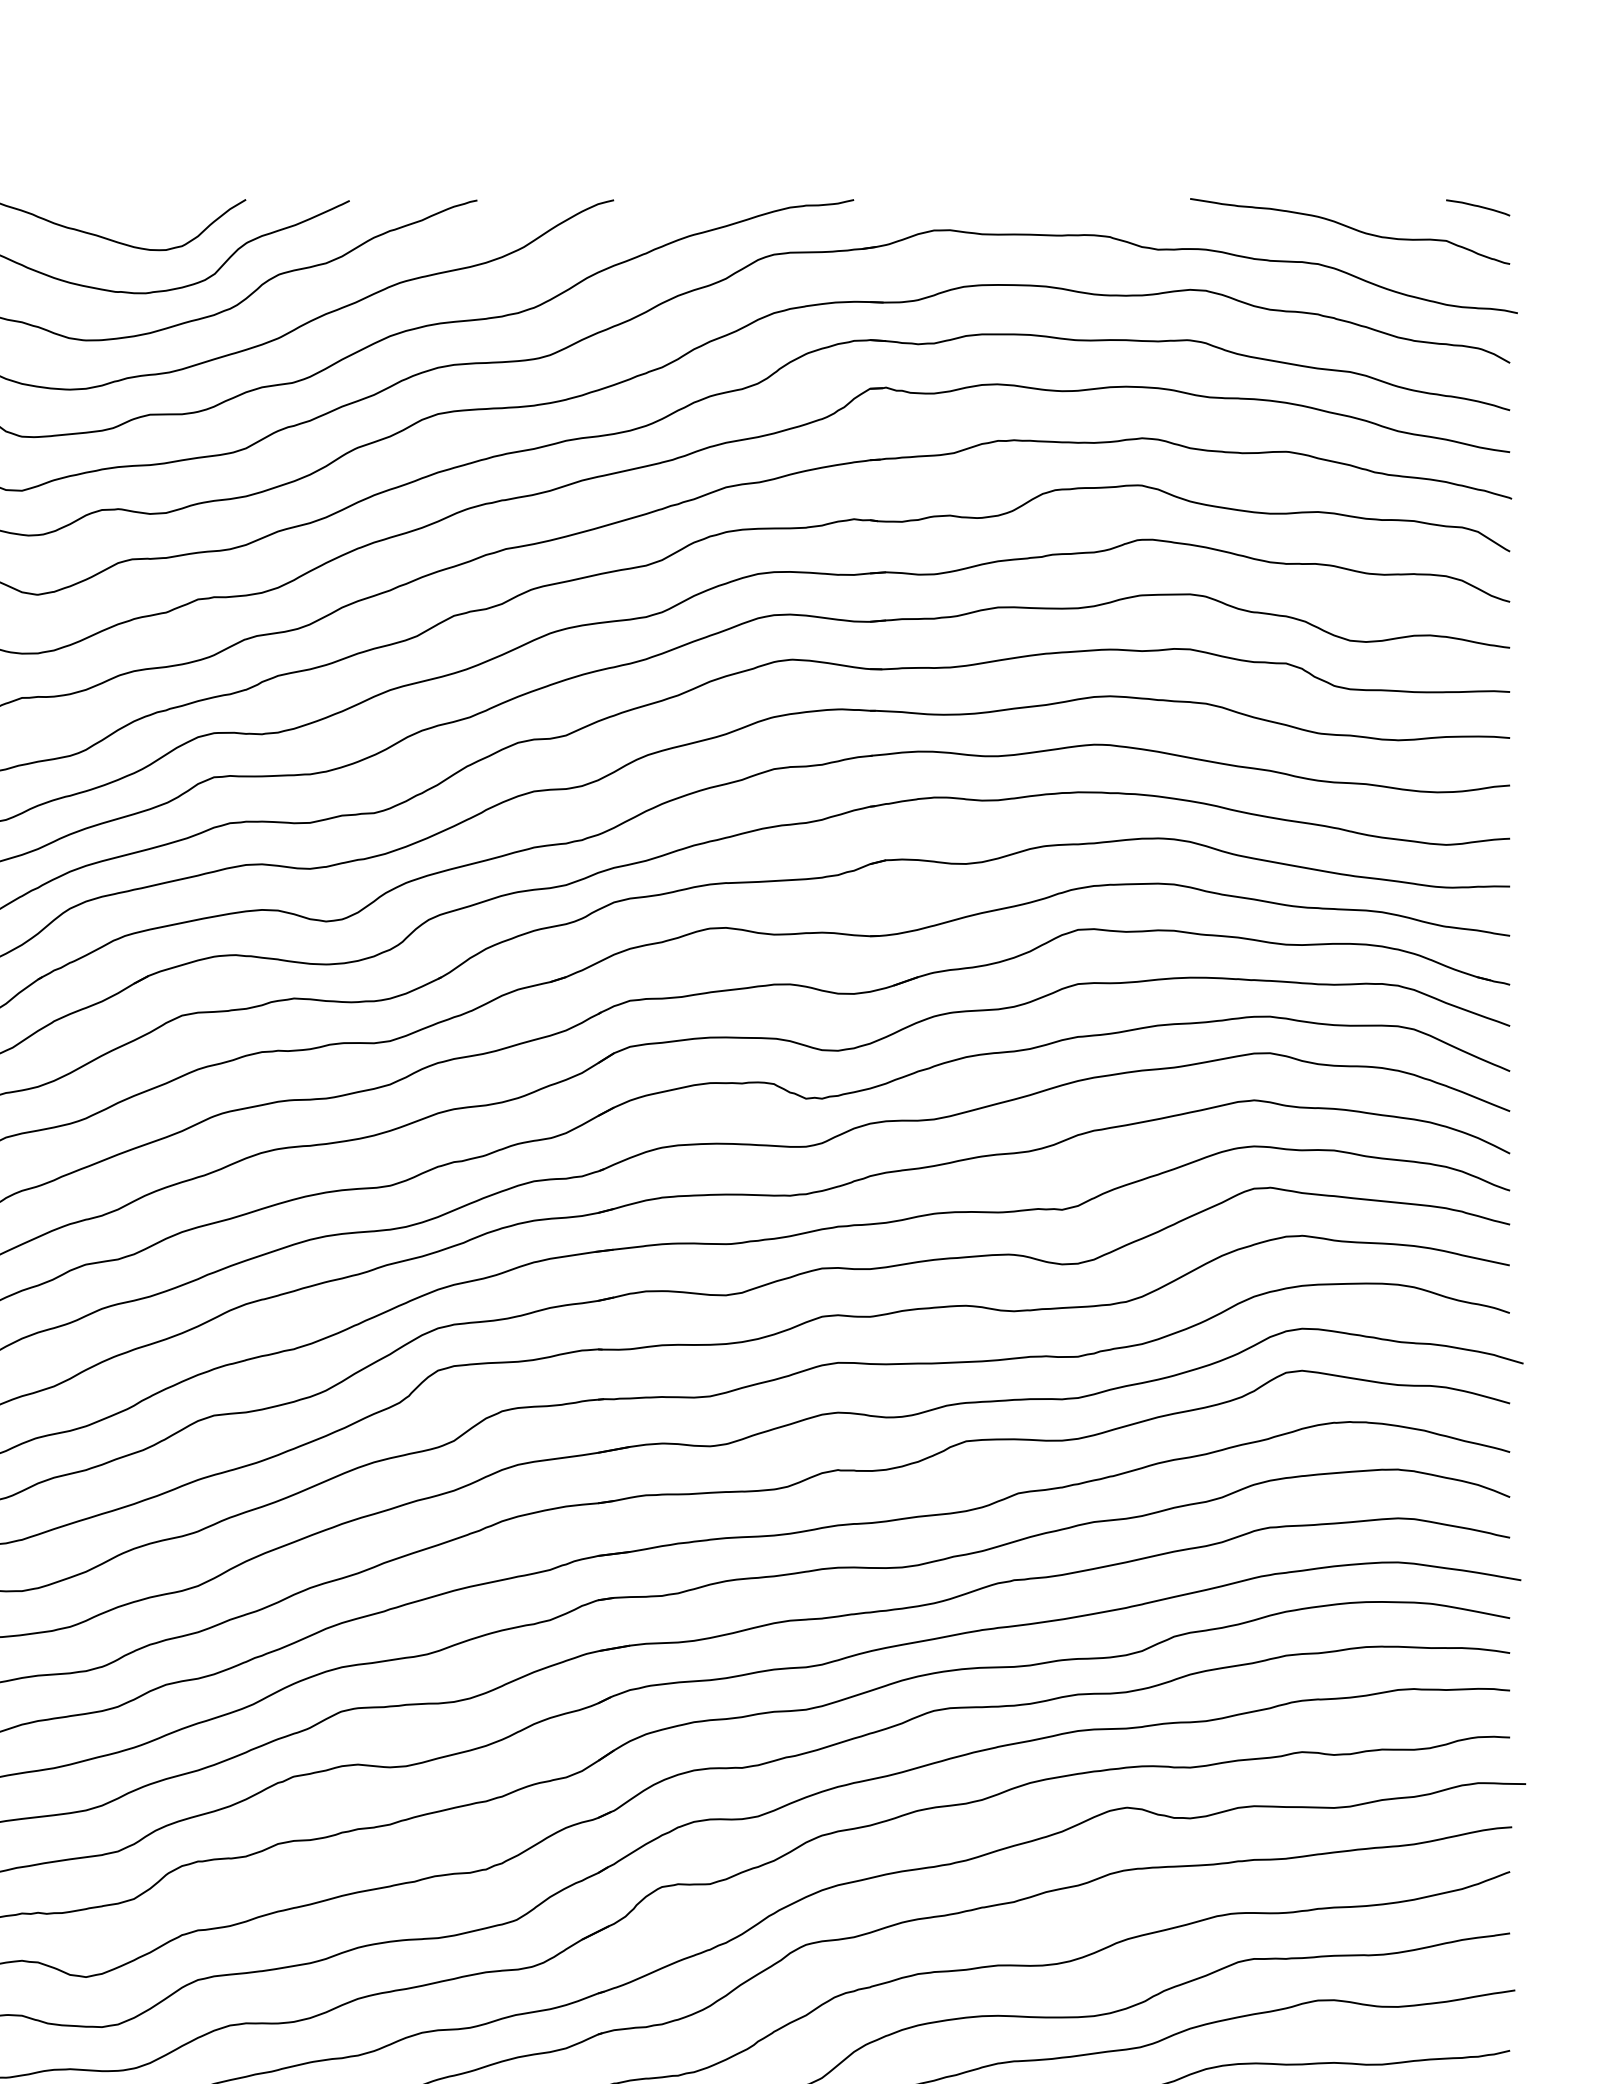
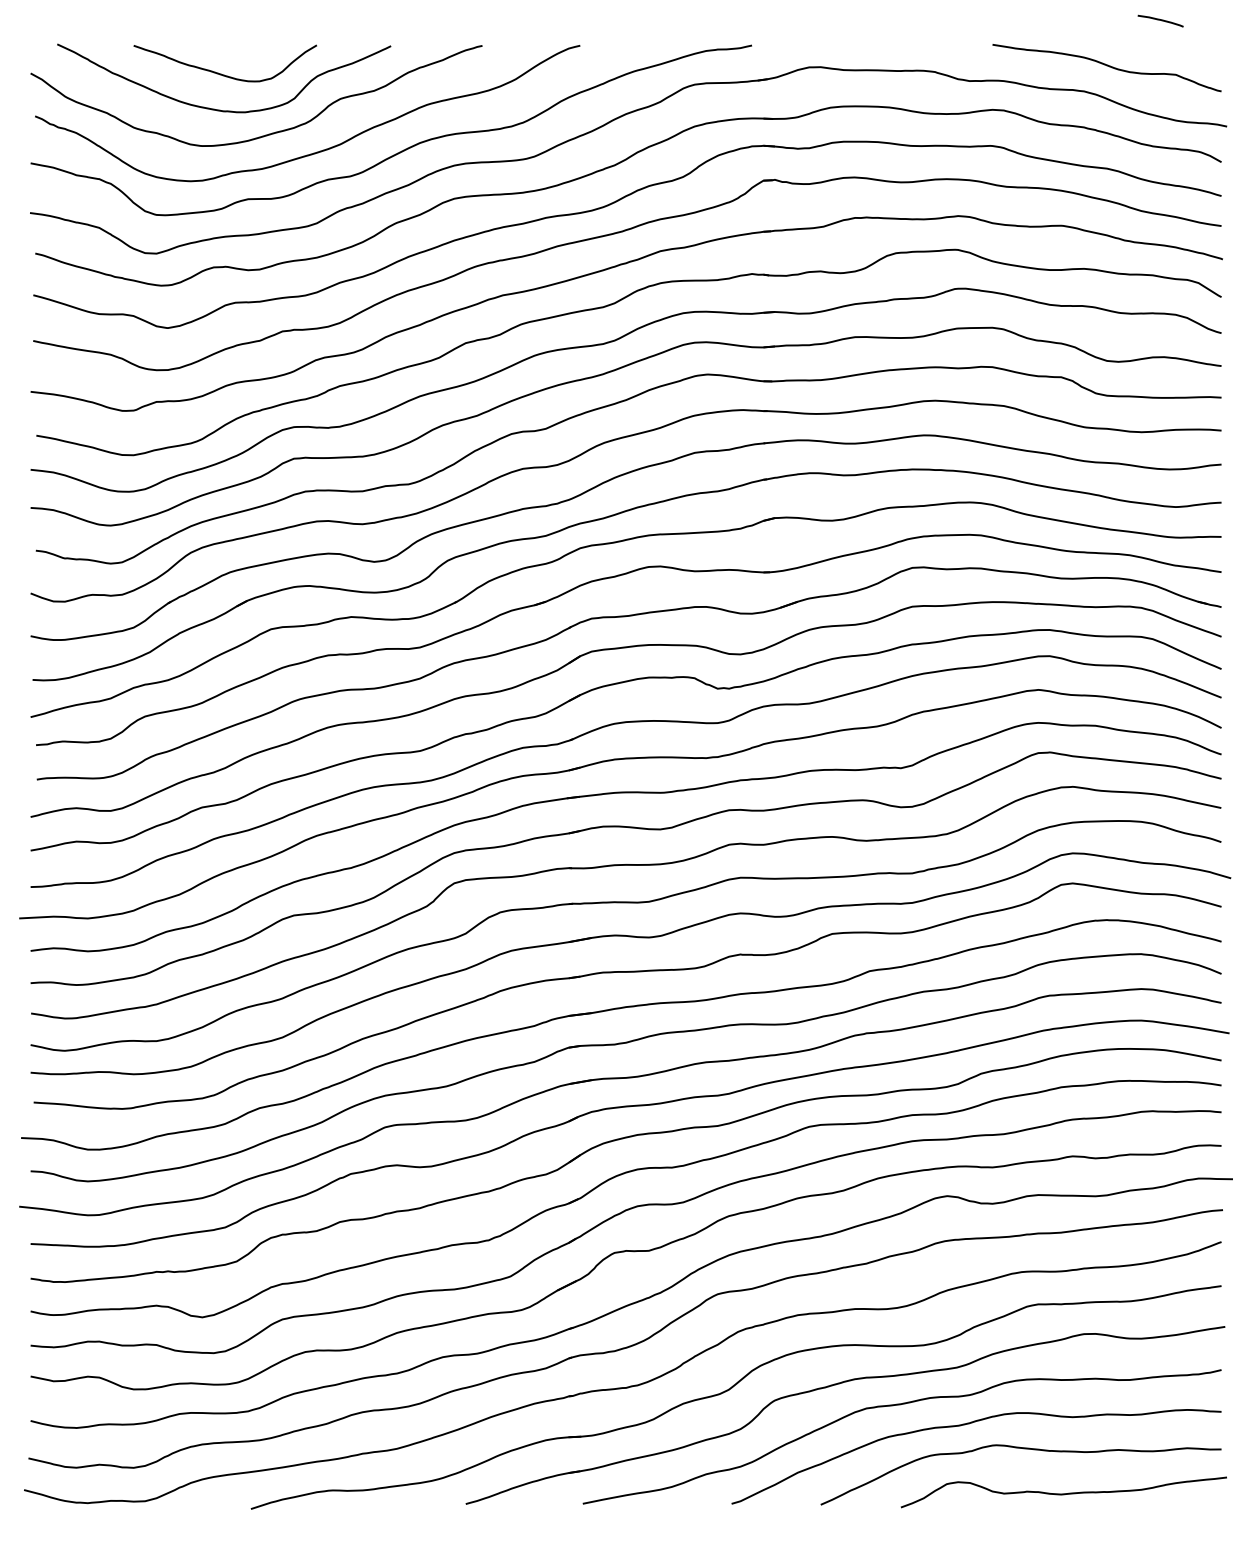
curve: (1477, 206) -> (1160, 20), moved

